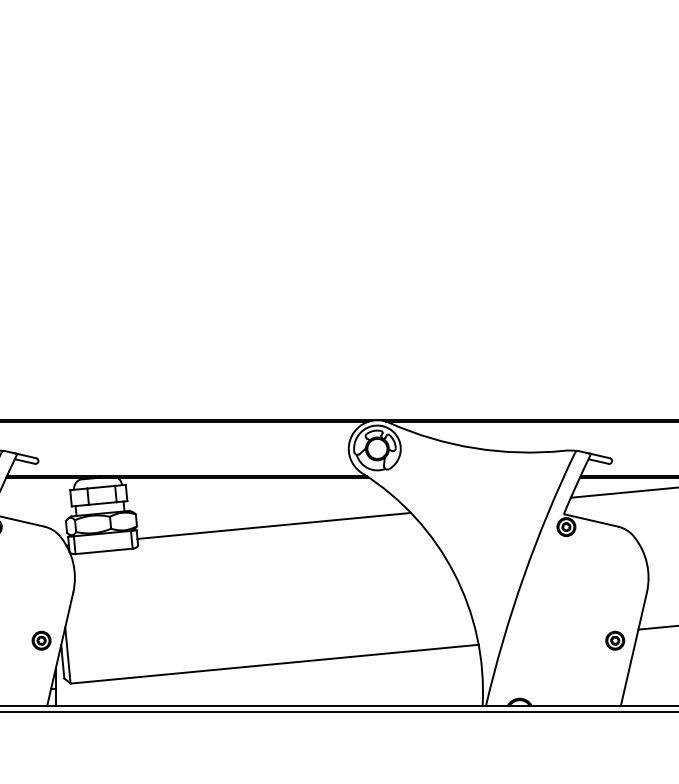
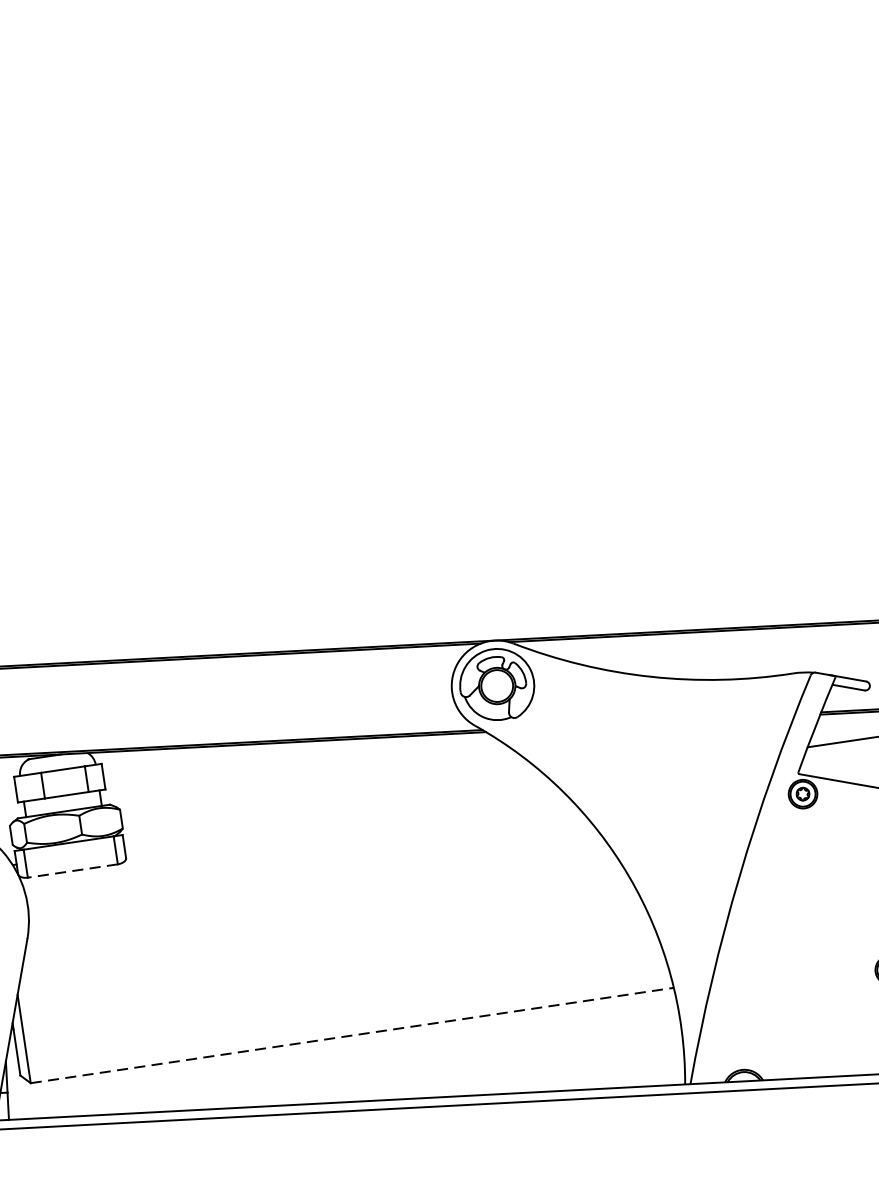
line: (273, 525) -> (338, 815), removed
line: (104, 551) -> (73, 871), solid -> dashed
line: (274, 664) -> (352, 1035), solid -> dashed

